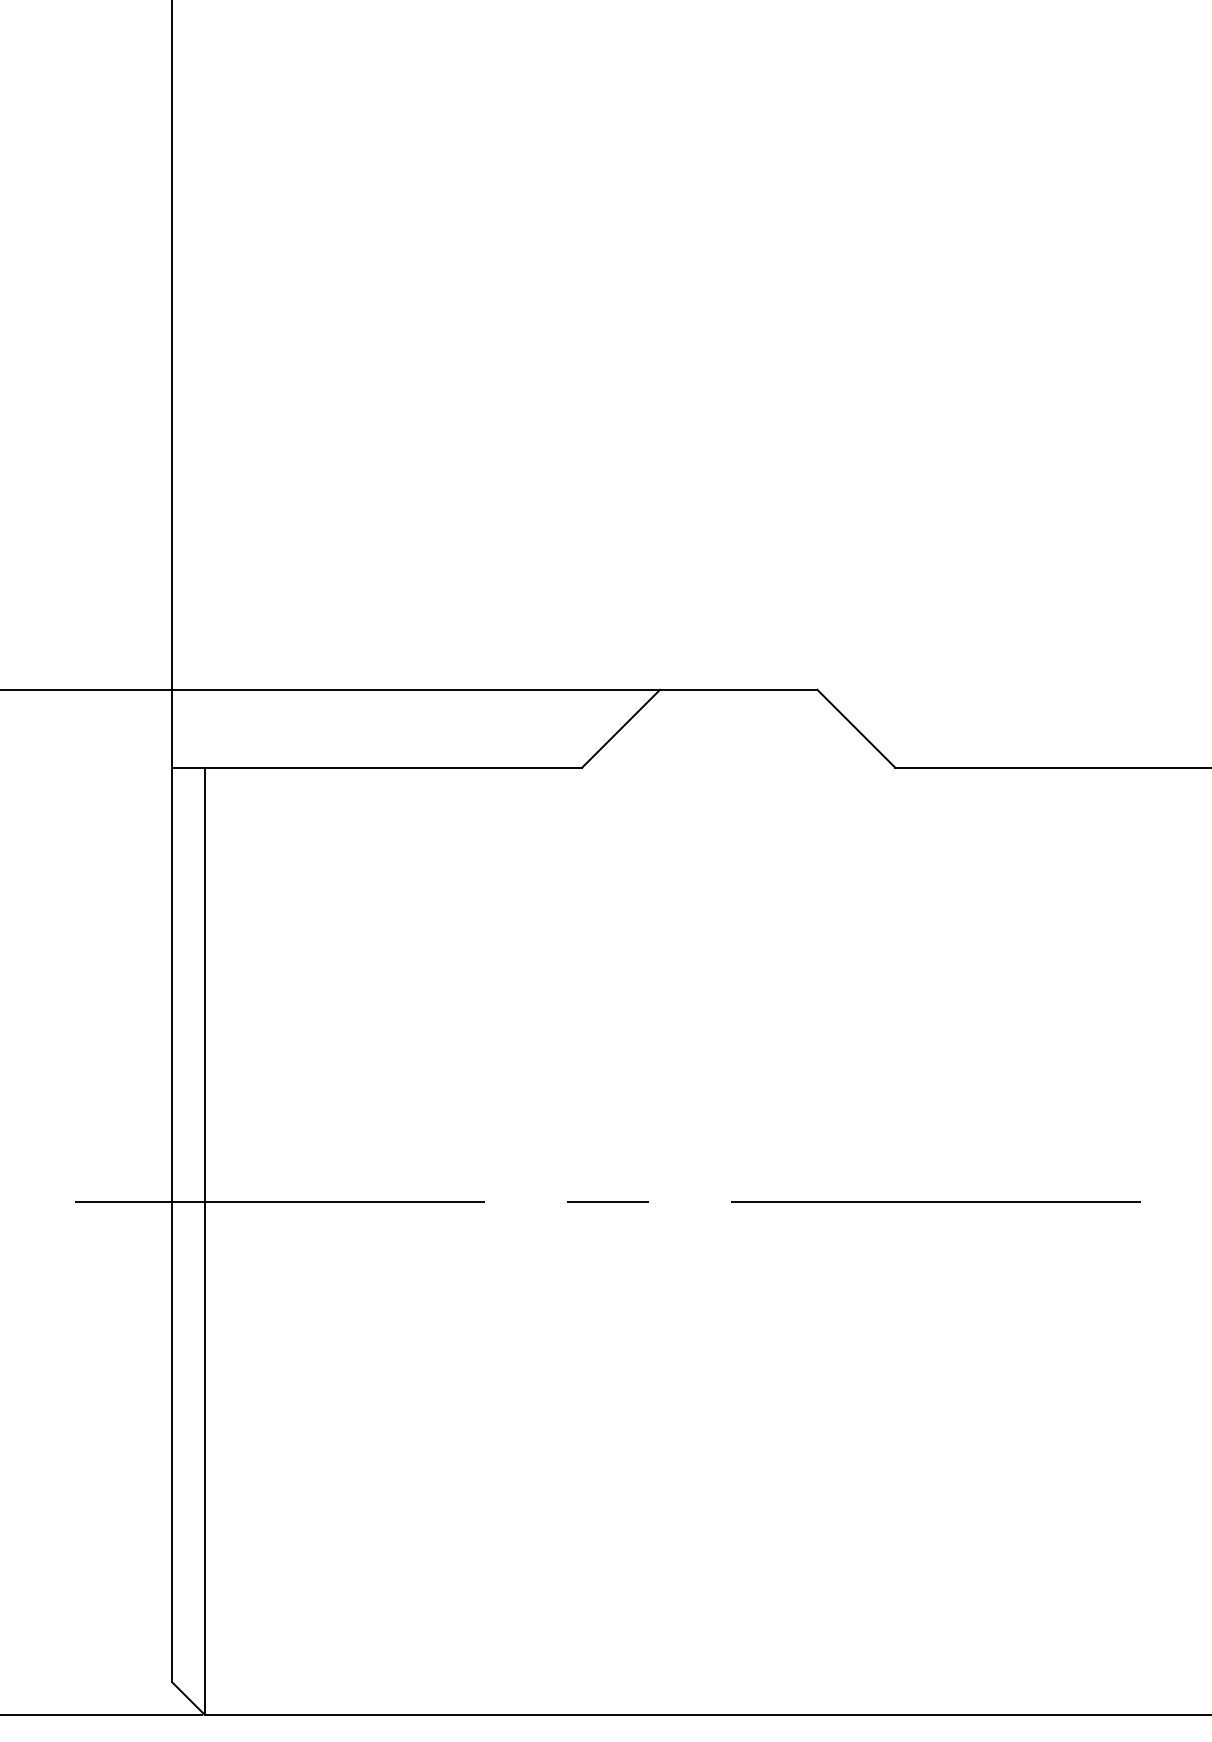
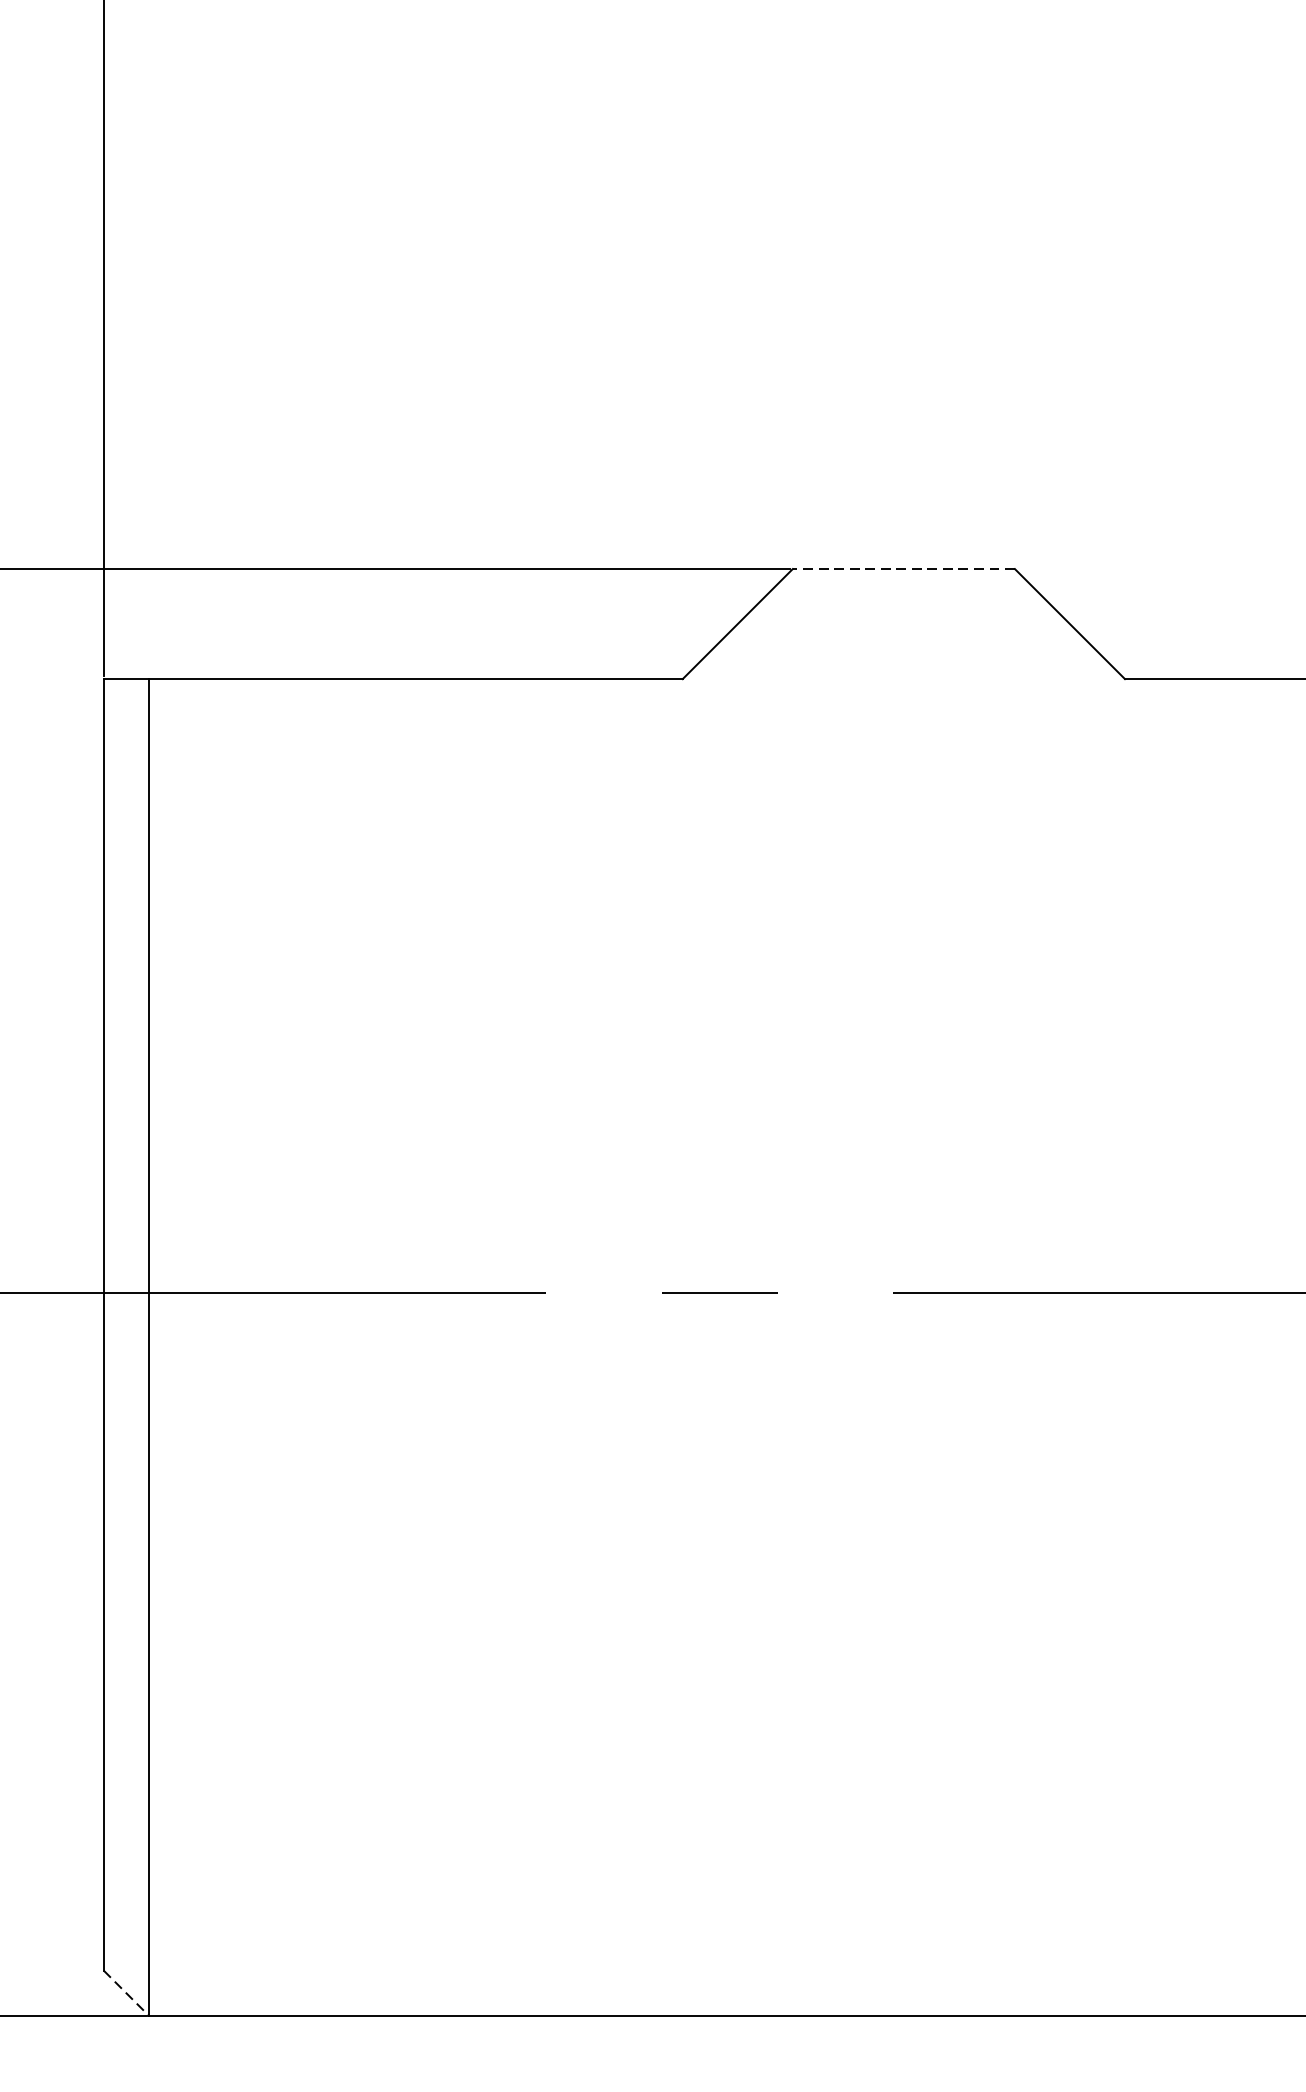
line: (738, 689) -> (903, 568), solid -> dashed
line: (188, 1698) -> (126, 1993), solid -> dashed

